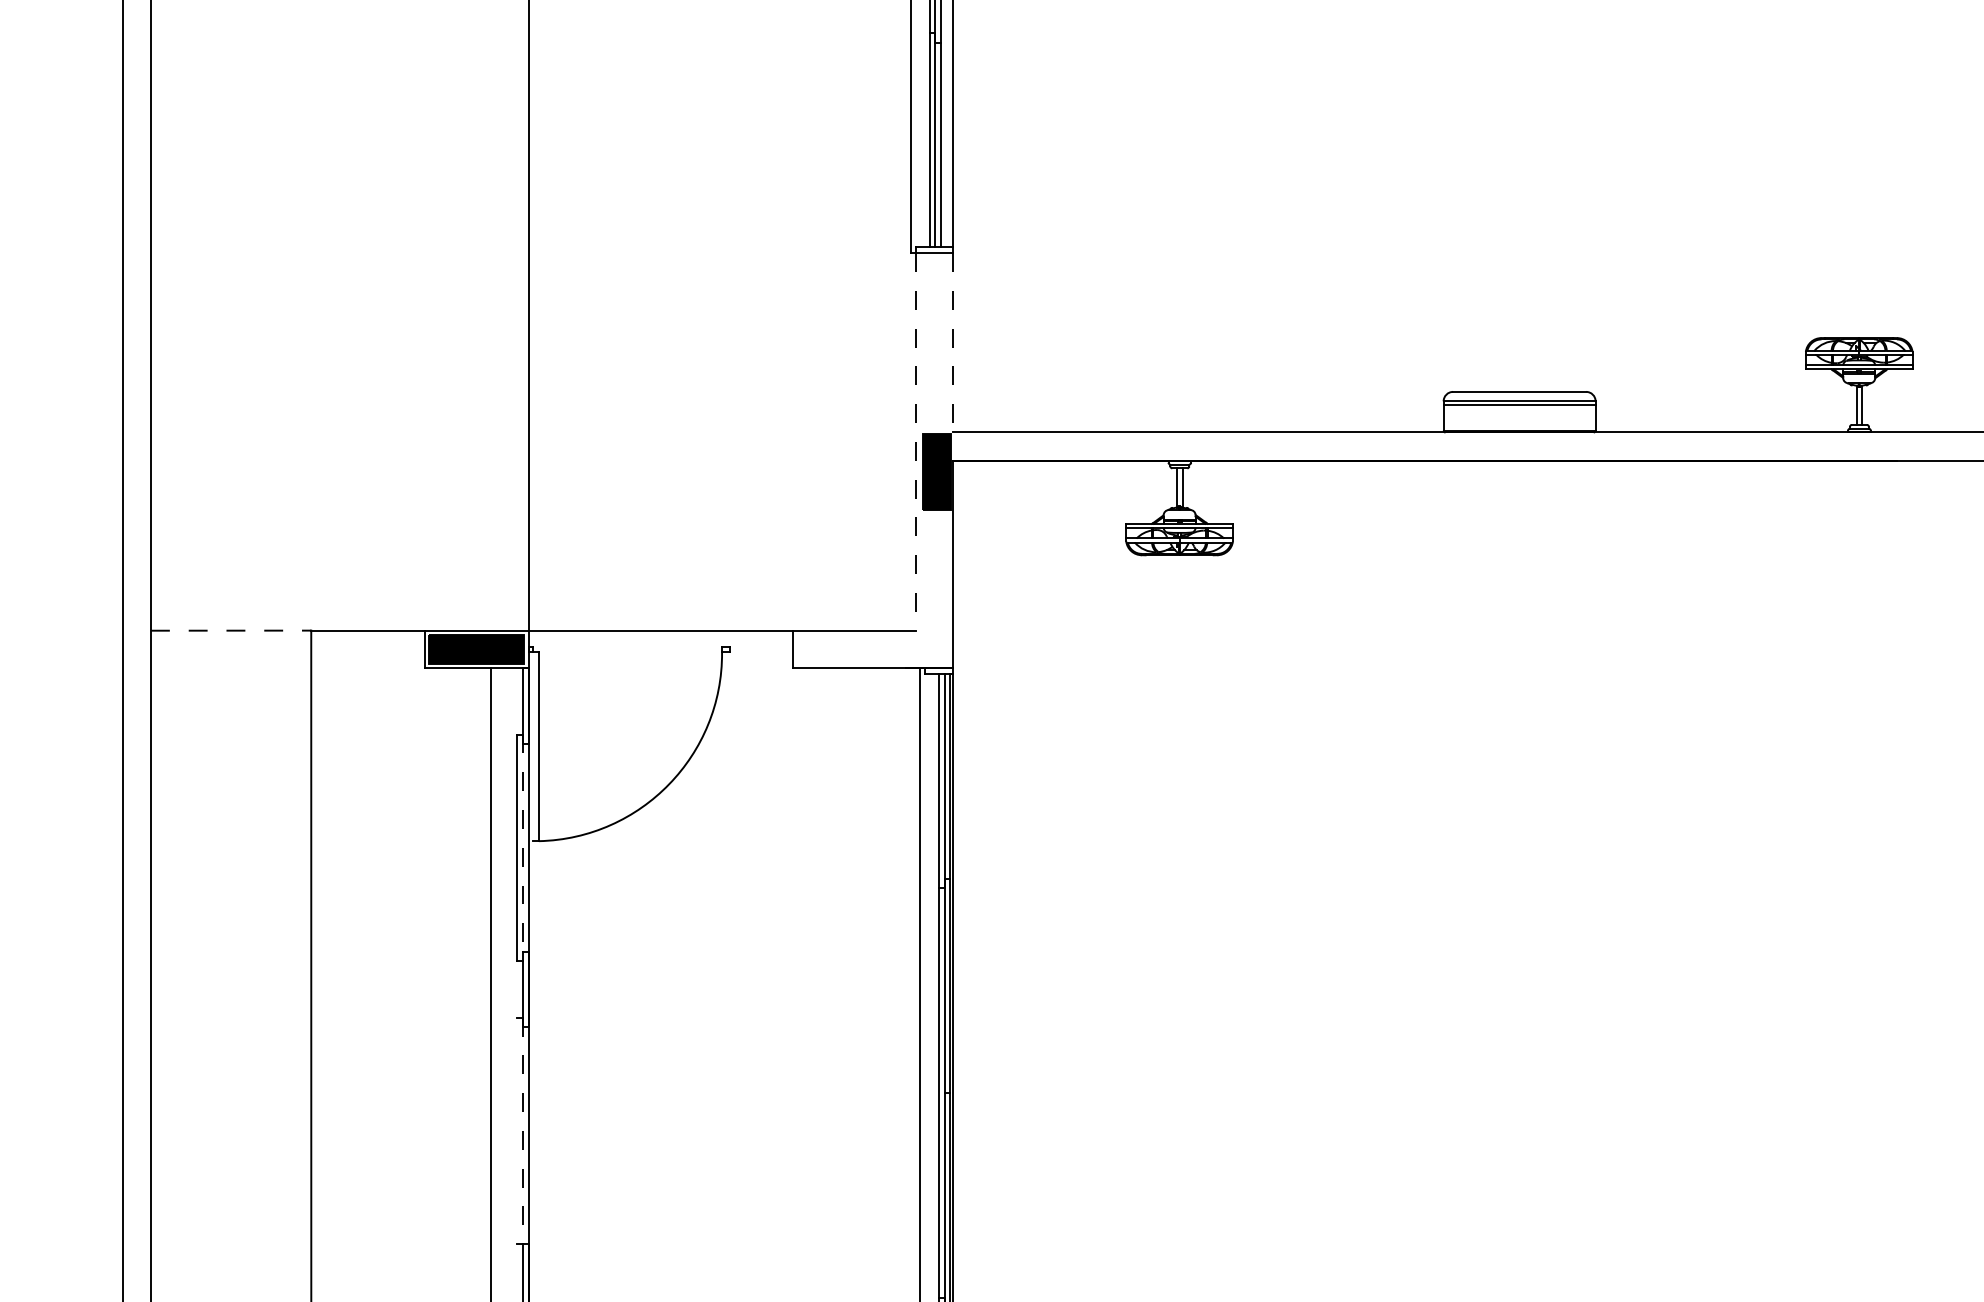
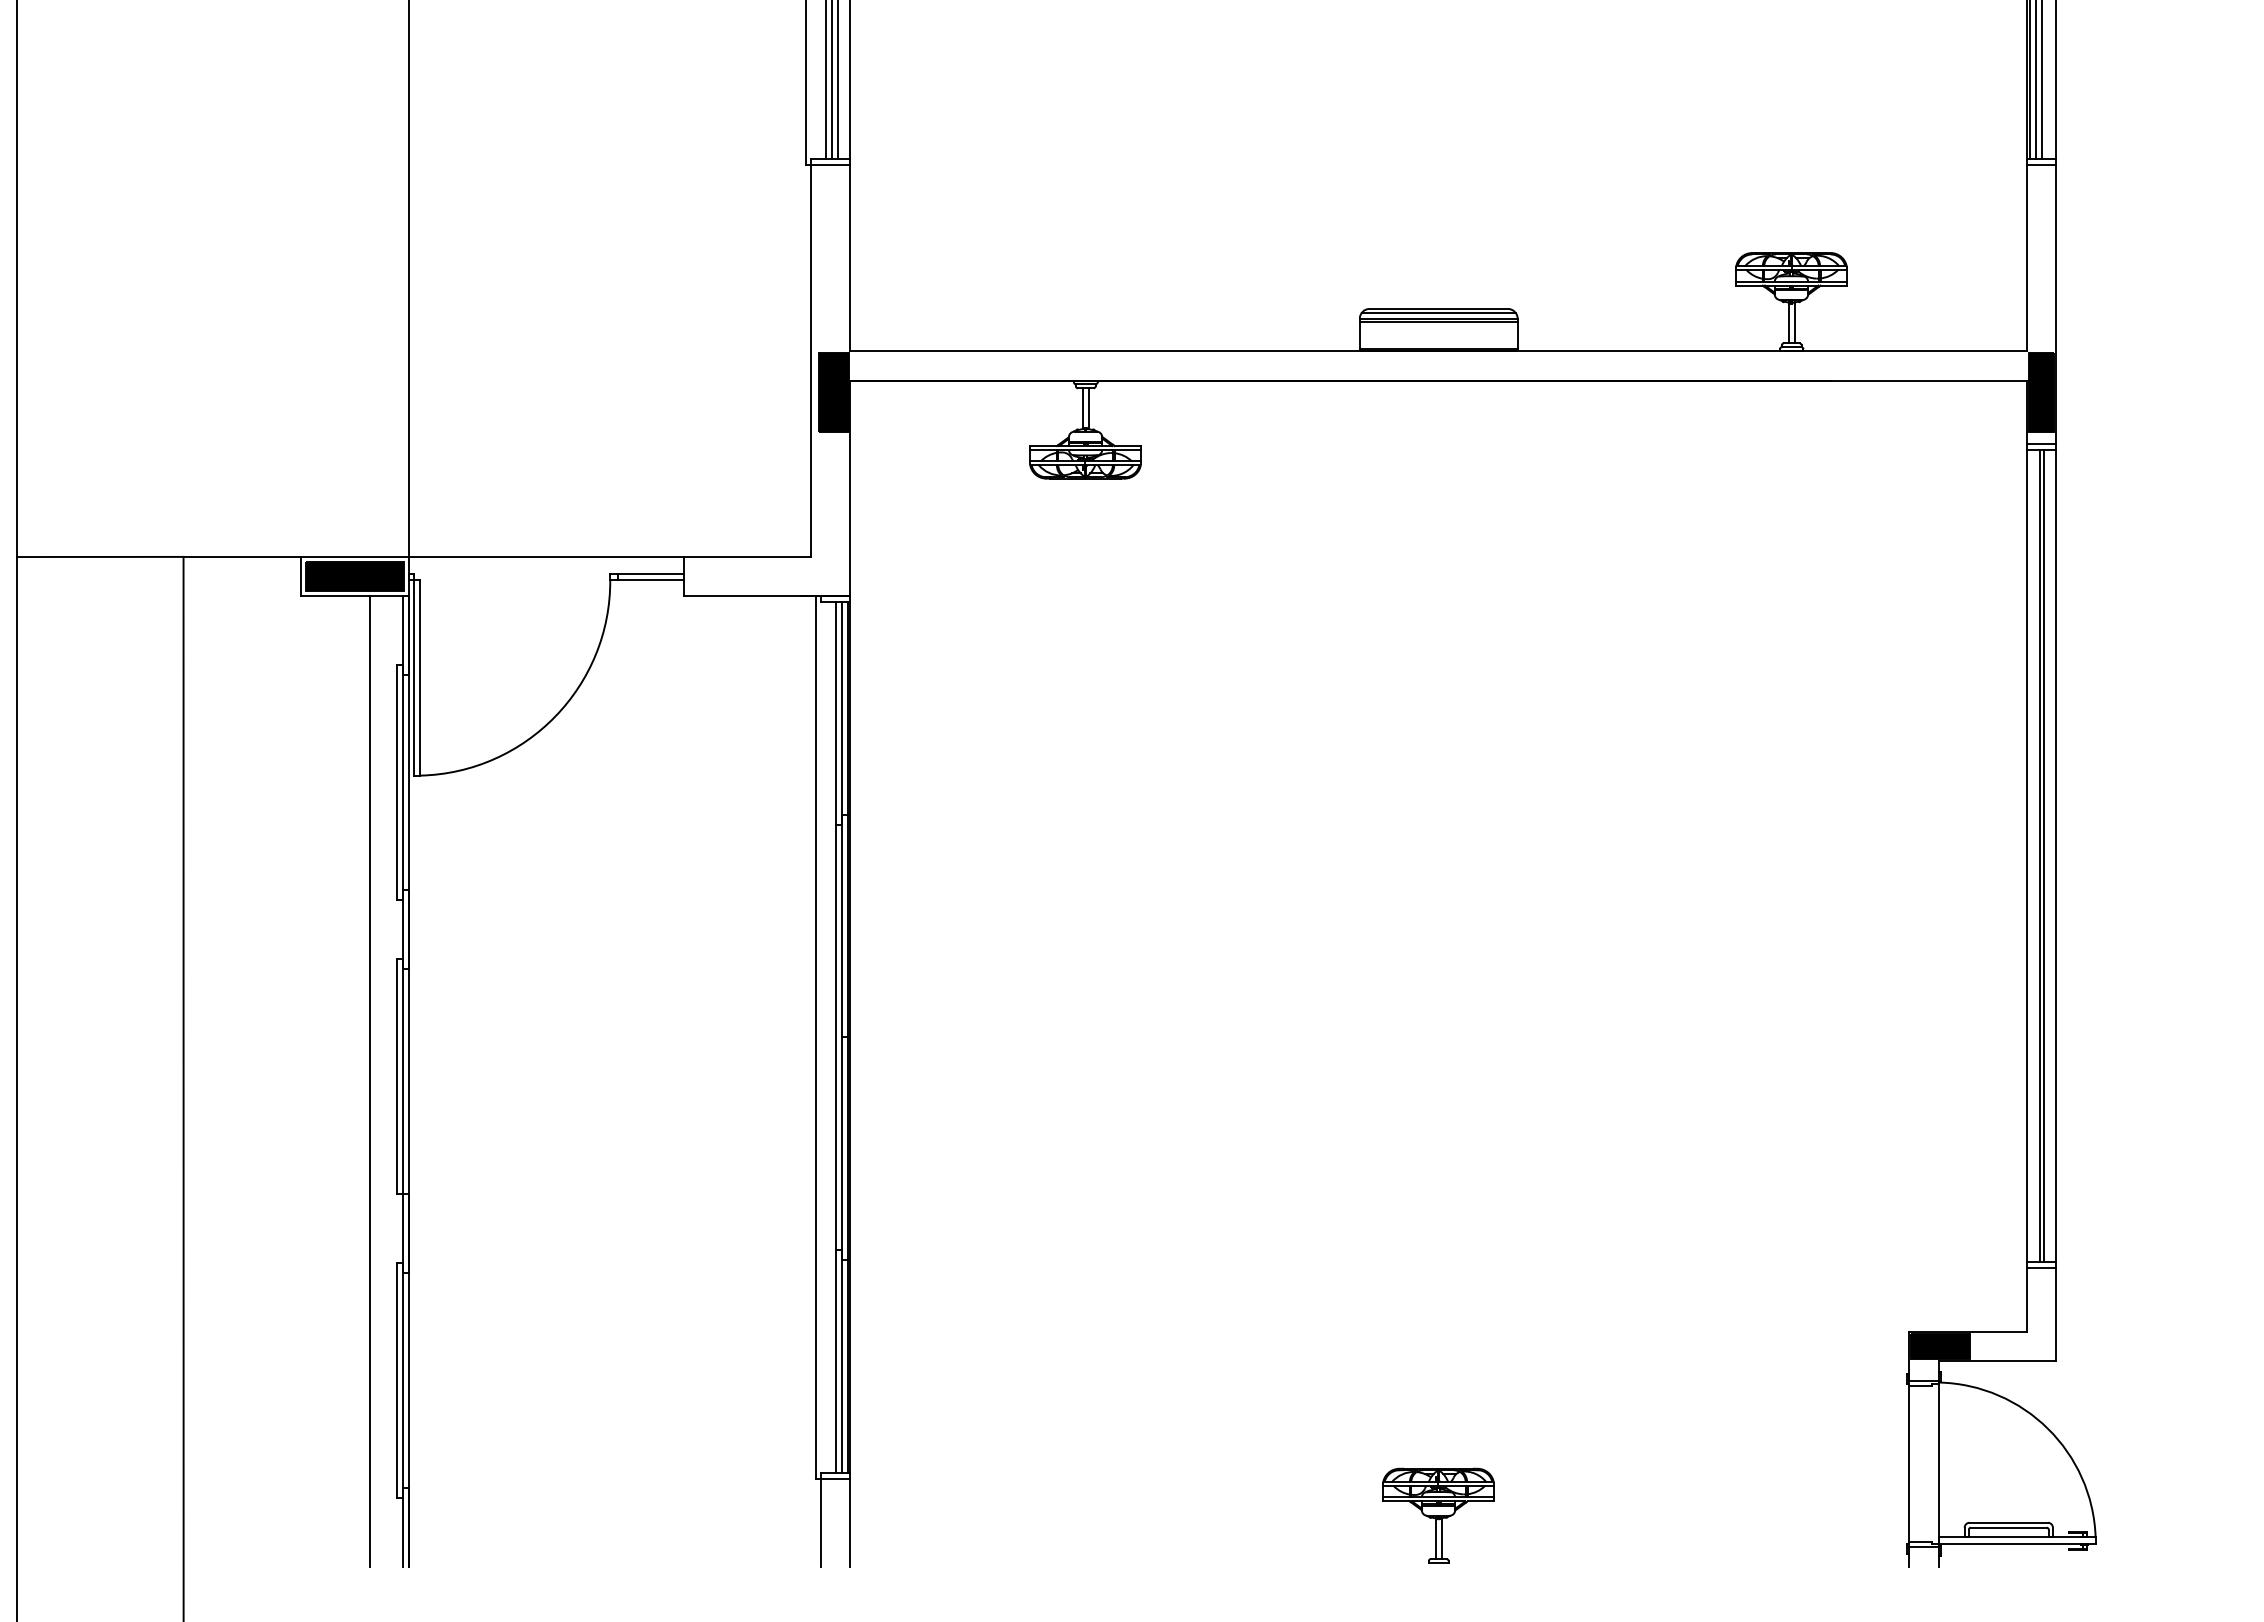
line: (953, 343) -> (850, 258), dashed -> solid
line: (1519, 396) -> (1438, 313), added
line: (915, 442) -> (811, 361), dashed -> solid
line: (231, 630) -> (100, 556), dashed -> solid
line: (760, 646) -> (650, 573), added
line: (760, 652) -> (650, 579), added
line: (533, 746) -> (414, 677), added
line: (523, 847) -> (403, 782), dashed -> solid
line: (517, 1130) -> (397, 1076), added
line: (523, 1130) -> (403, 1076), dashed -> solid

